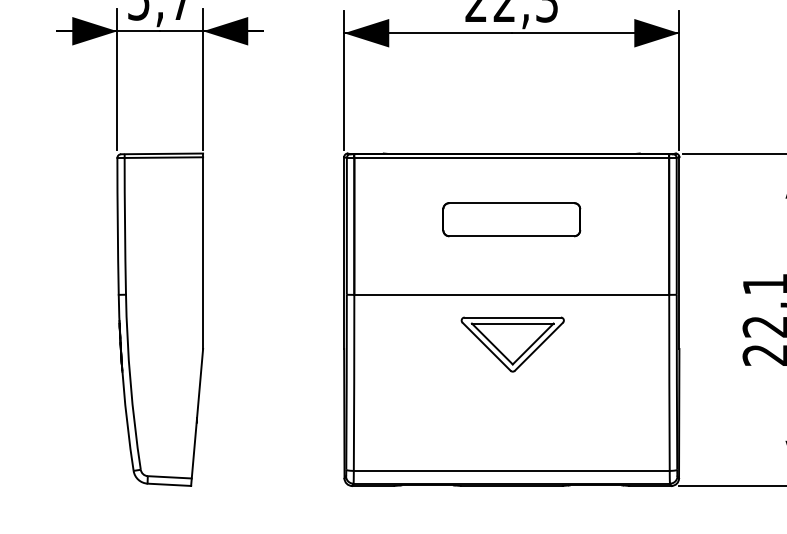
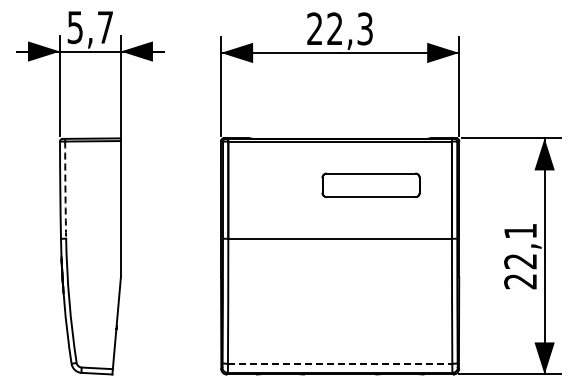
part: (510, 218) -> (370, 184), moved
arc: (125, 226) -> (65, 190), solid -> dashed
part: (512, 345) -> (340, 274), removed
line: (512, 470) -> (340, 363), solid -> dashed

